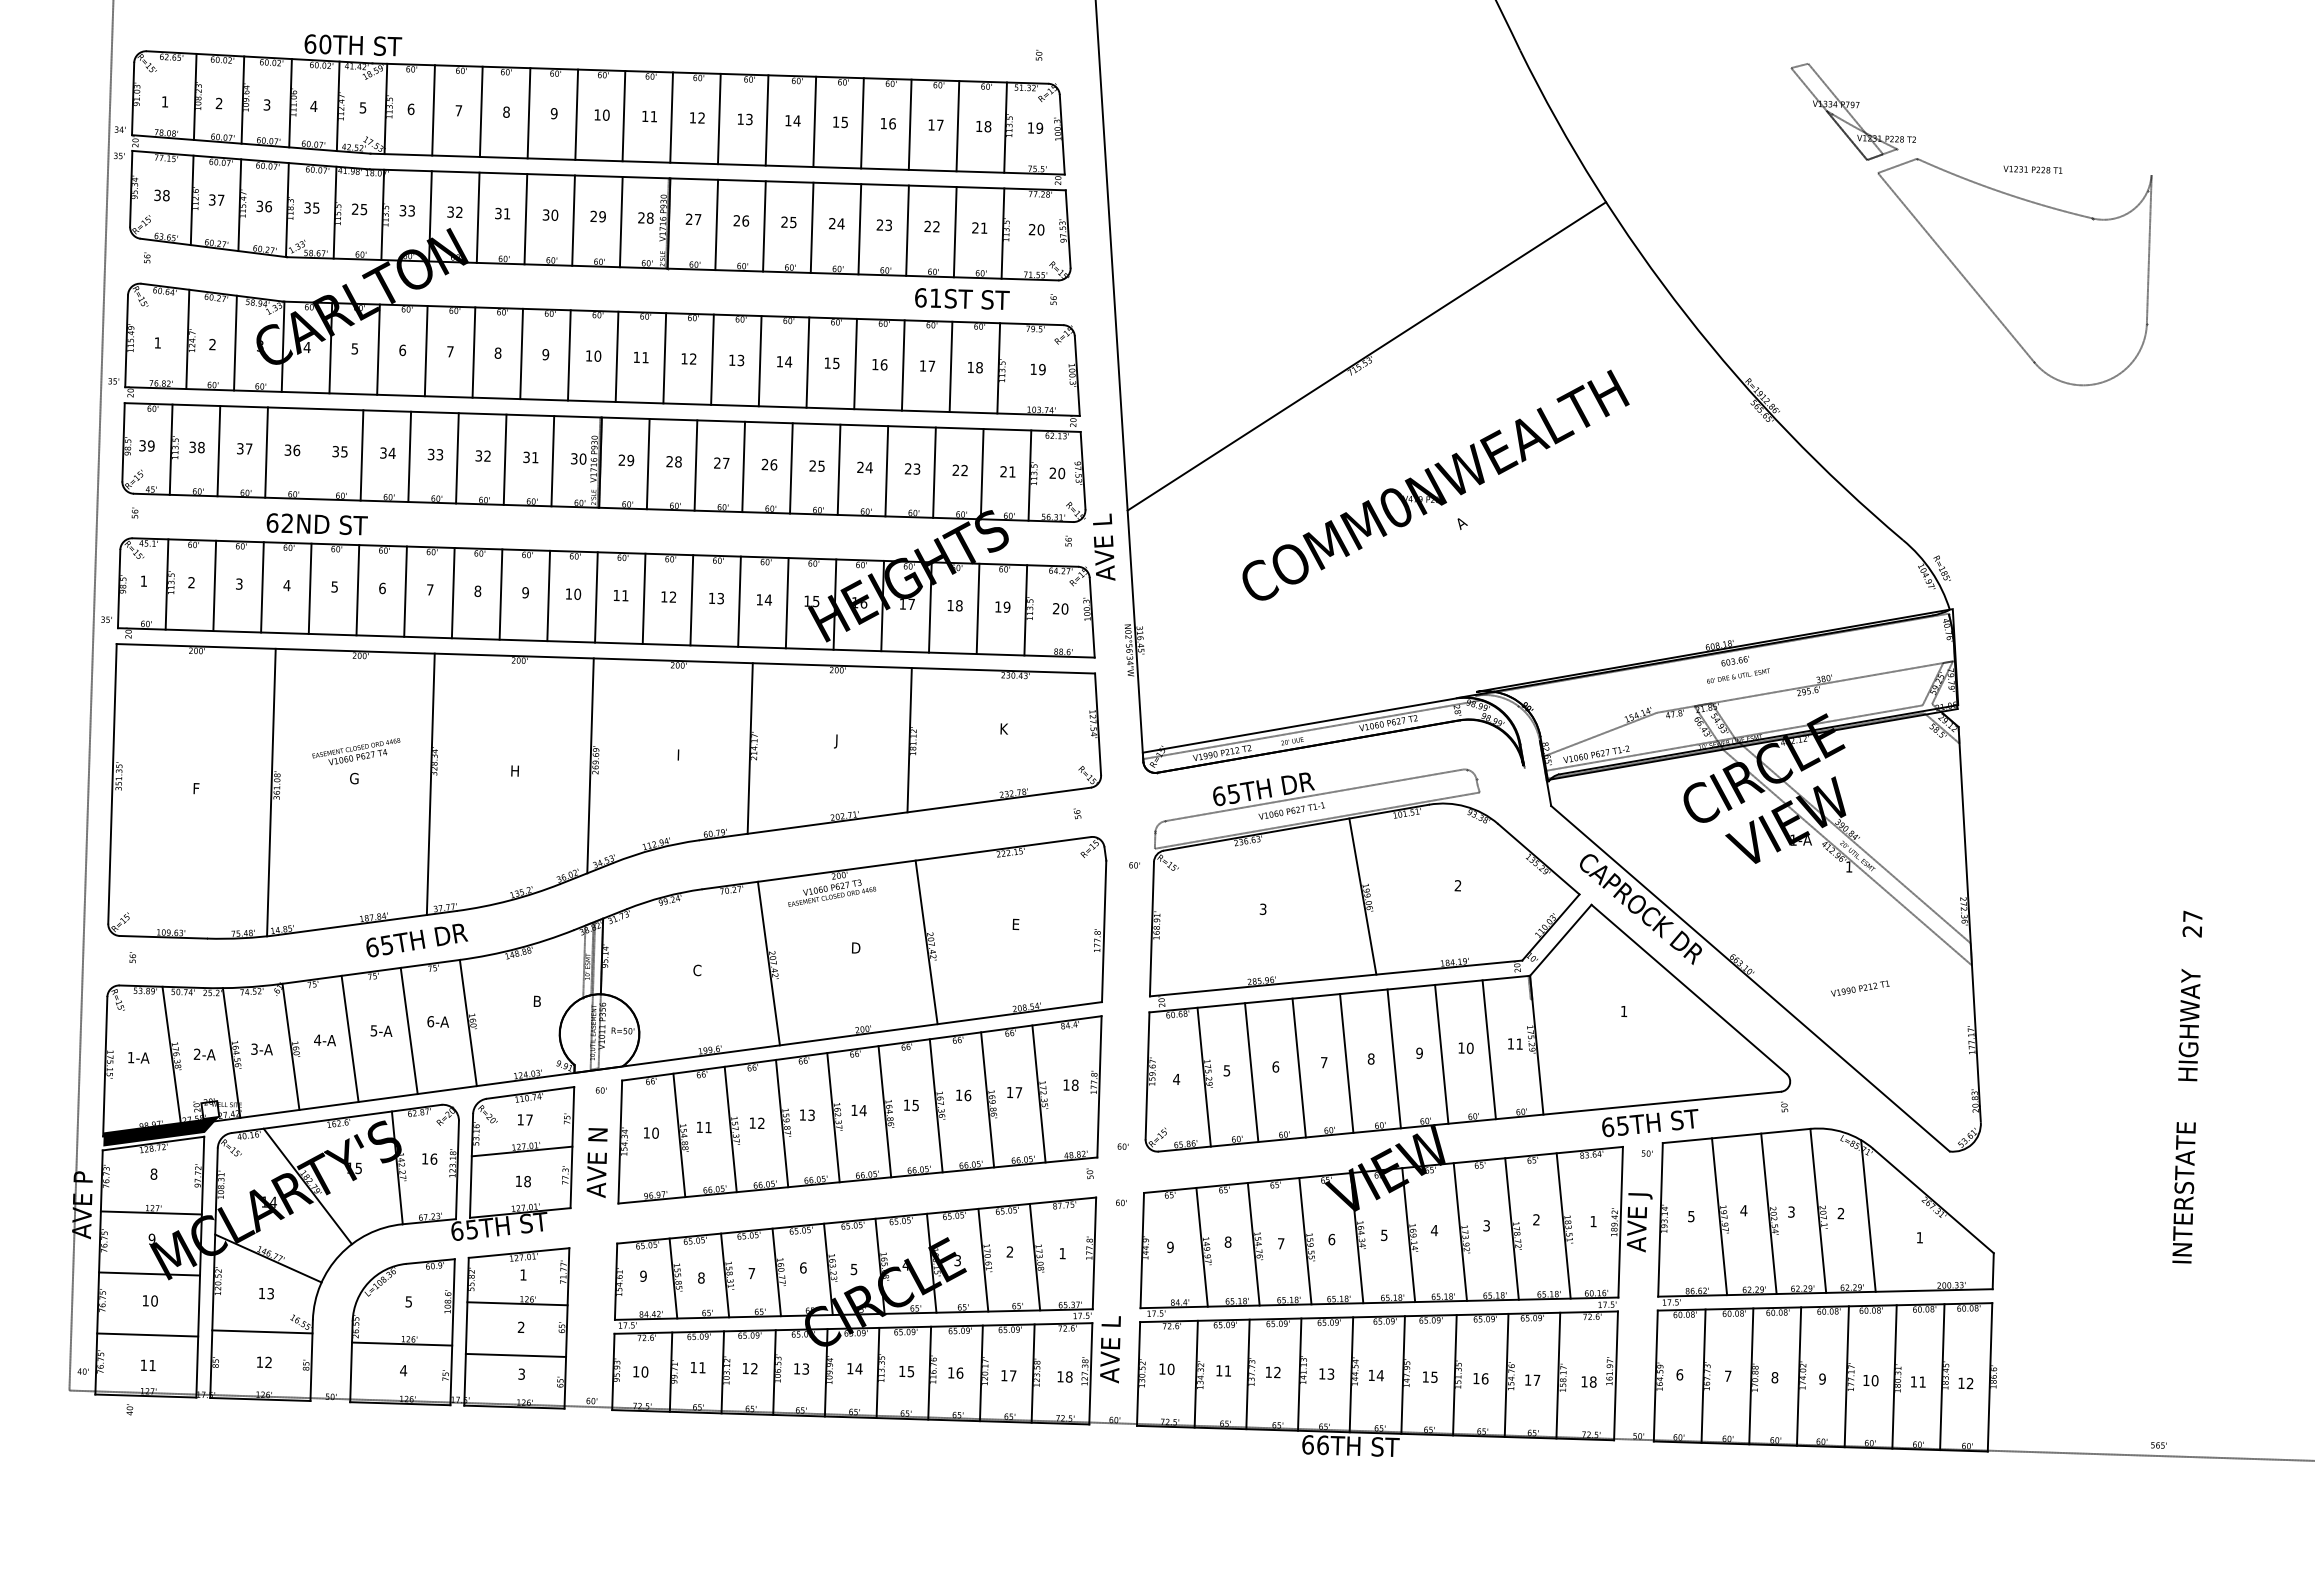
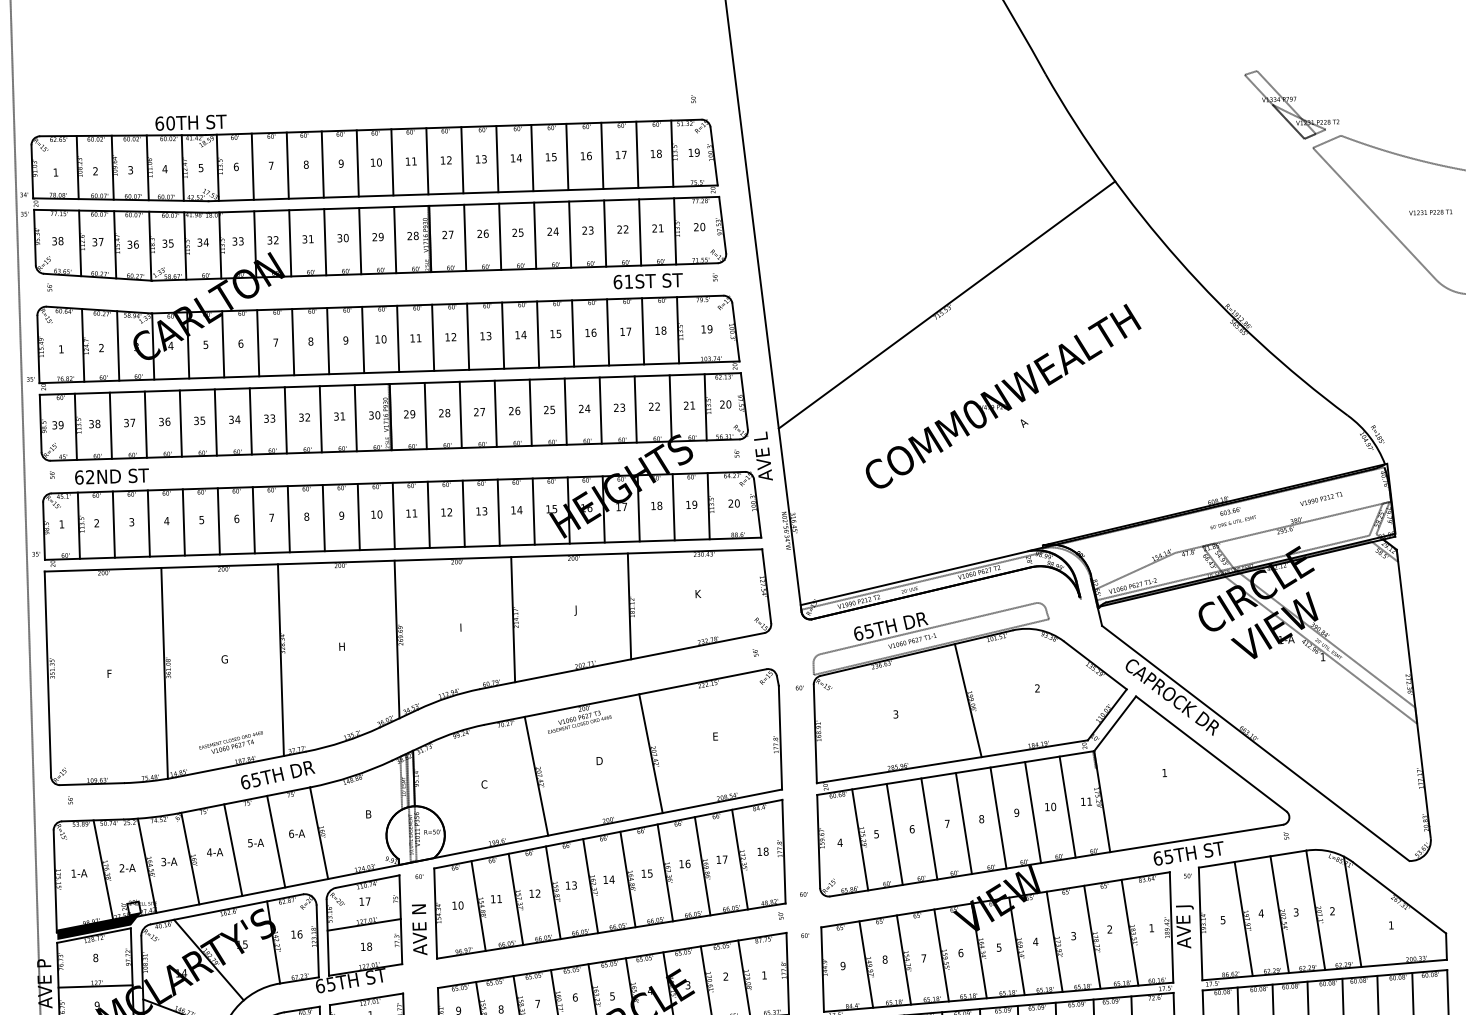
text: (2032, 169) -> (1430, 212), moved
text: (359, 209) -> (203, 242), 25 -> 34
line: (313, 453) -> (180, 423), added
text: (316, 524) -> (111, 476), moved
text: (356, 751) -> (231, 742), moved
text: (1860, 988) -> (1321, 498), moved

